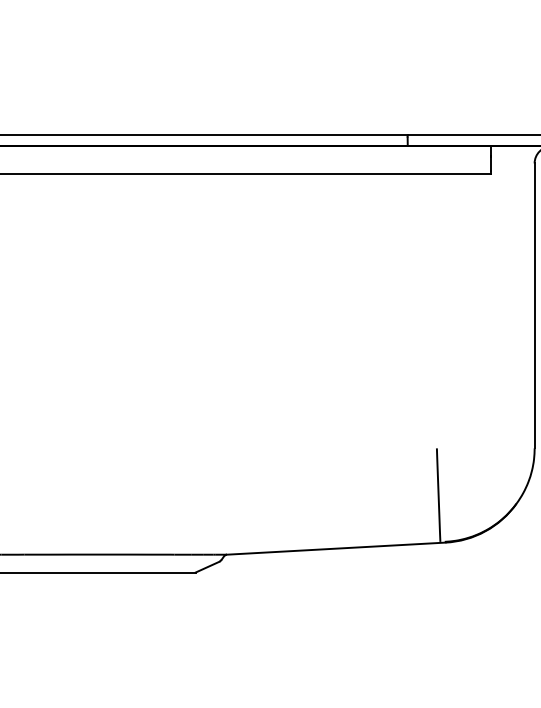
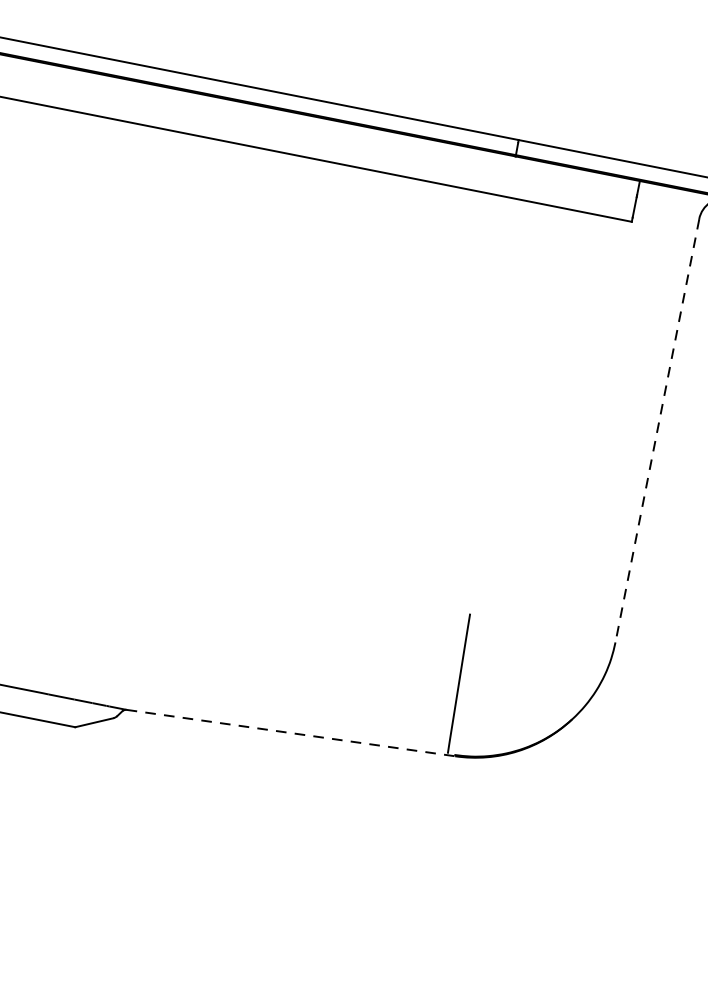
line: (534, 306) -> (656, 431), solid -> dashed
line: (336, 548) -> (291, 732), solid -> dashed

